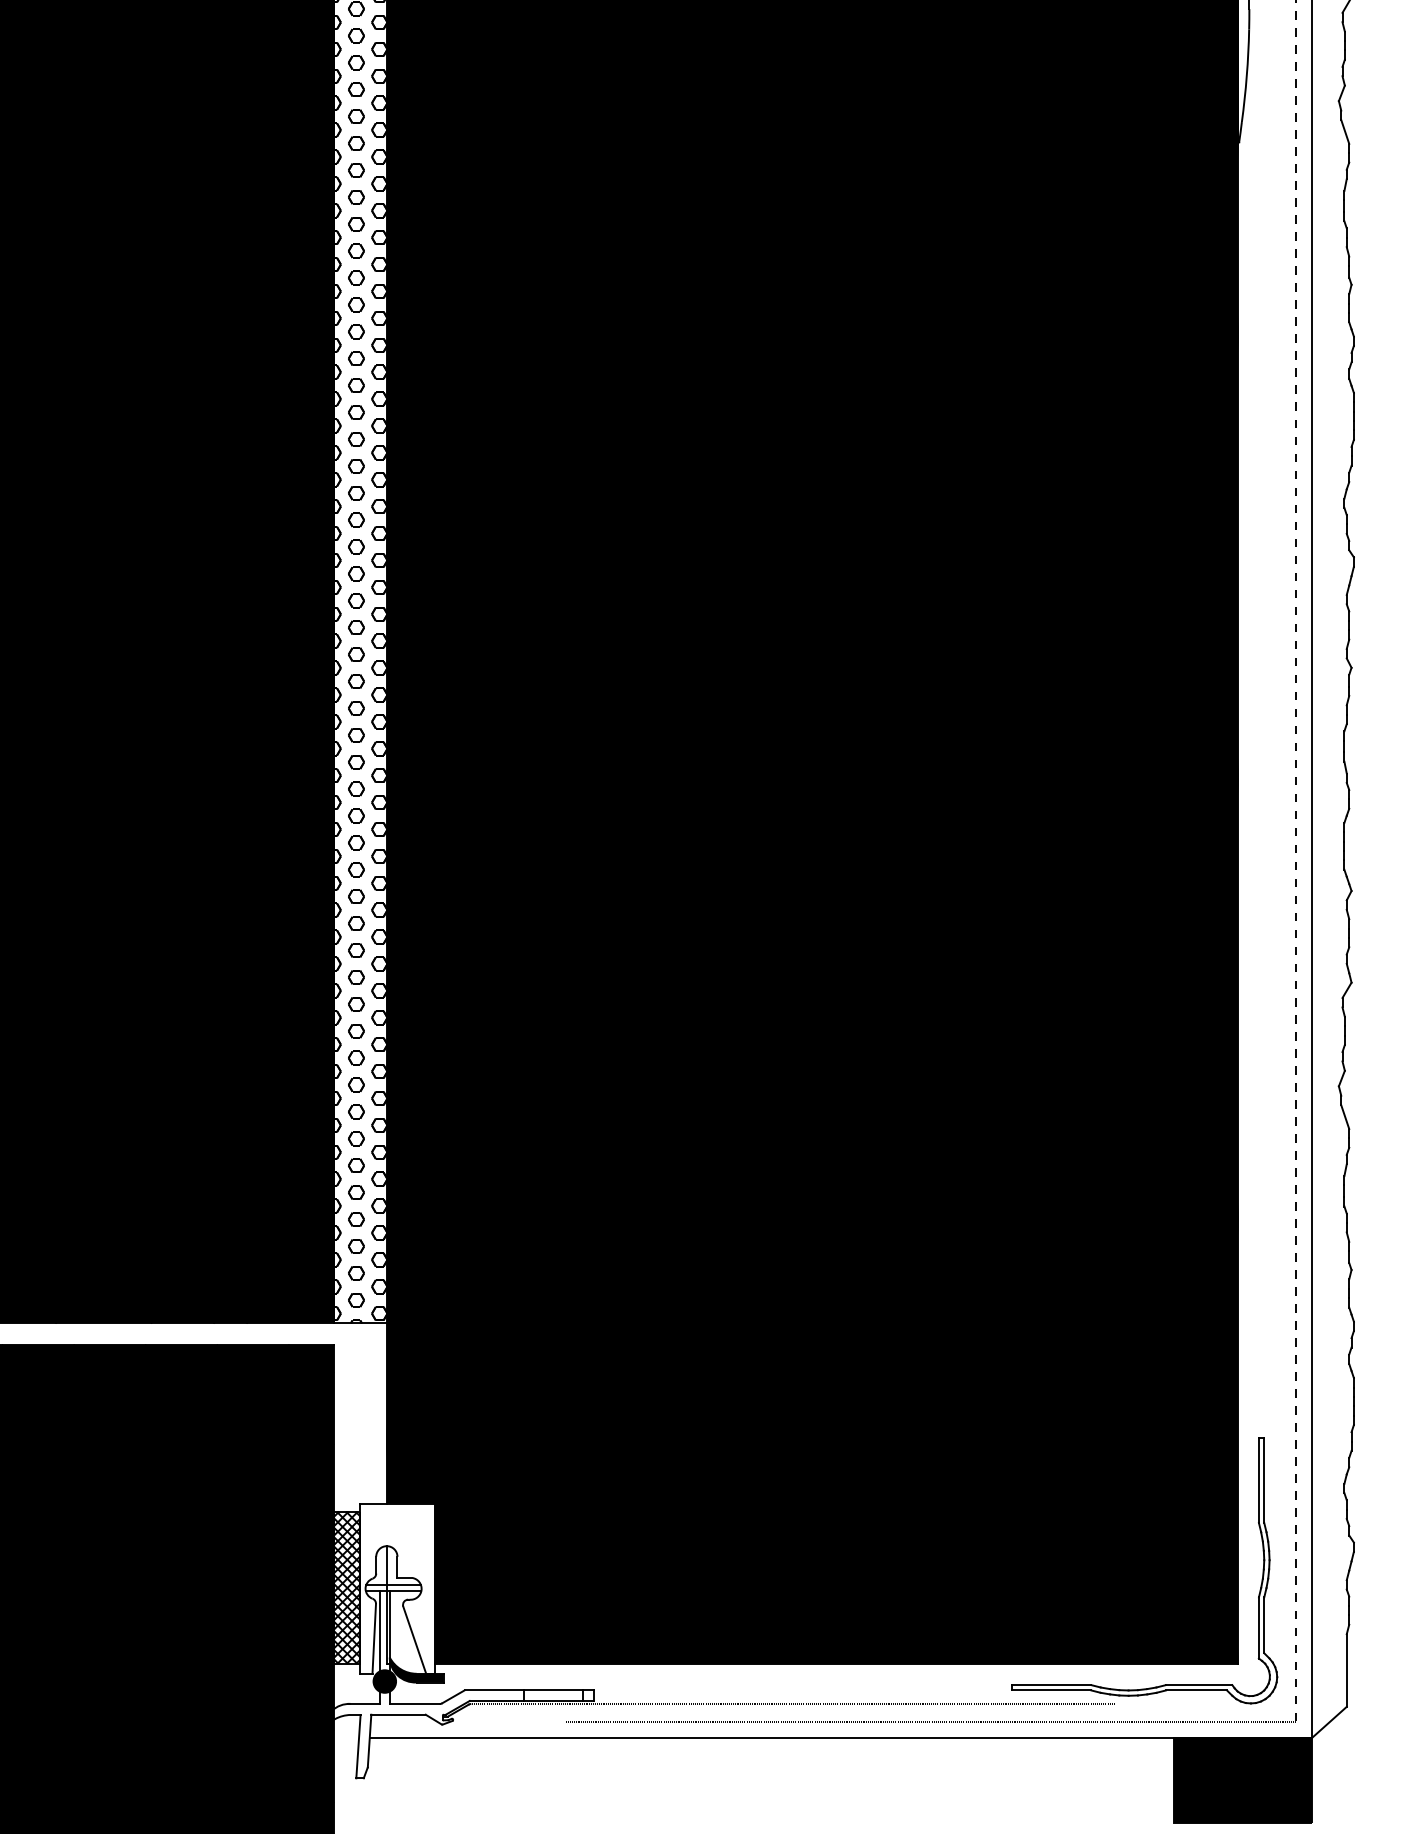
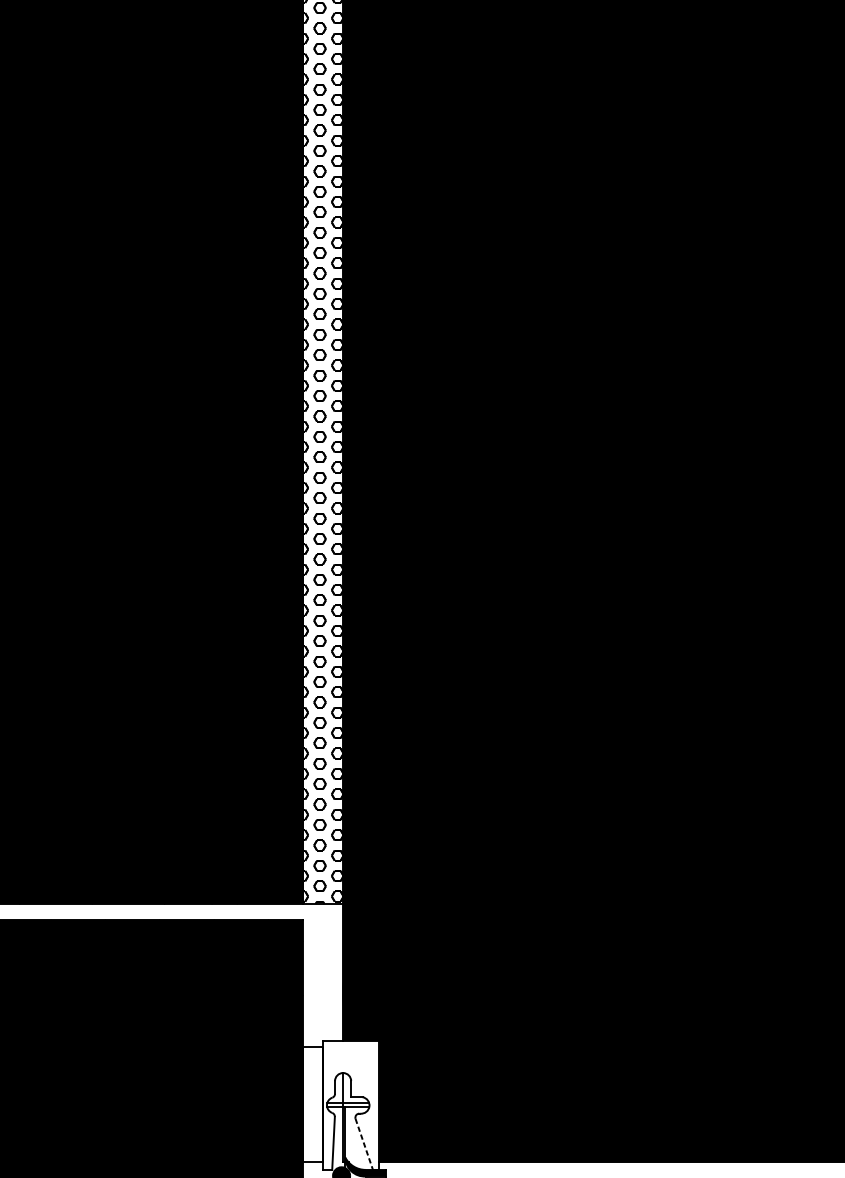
hatch: (347, 1587) -> (313, 1104), removed
line: (379, 1630) -> (337, 1137), removed
line: (414, 1640) -> (364, 1144), solid -> dashed

